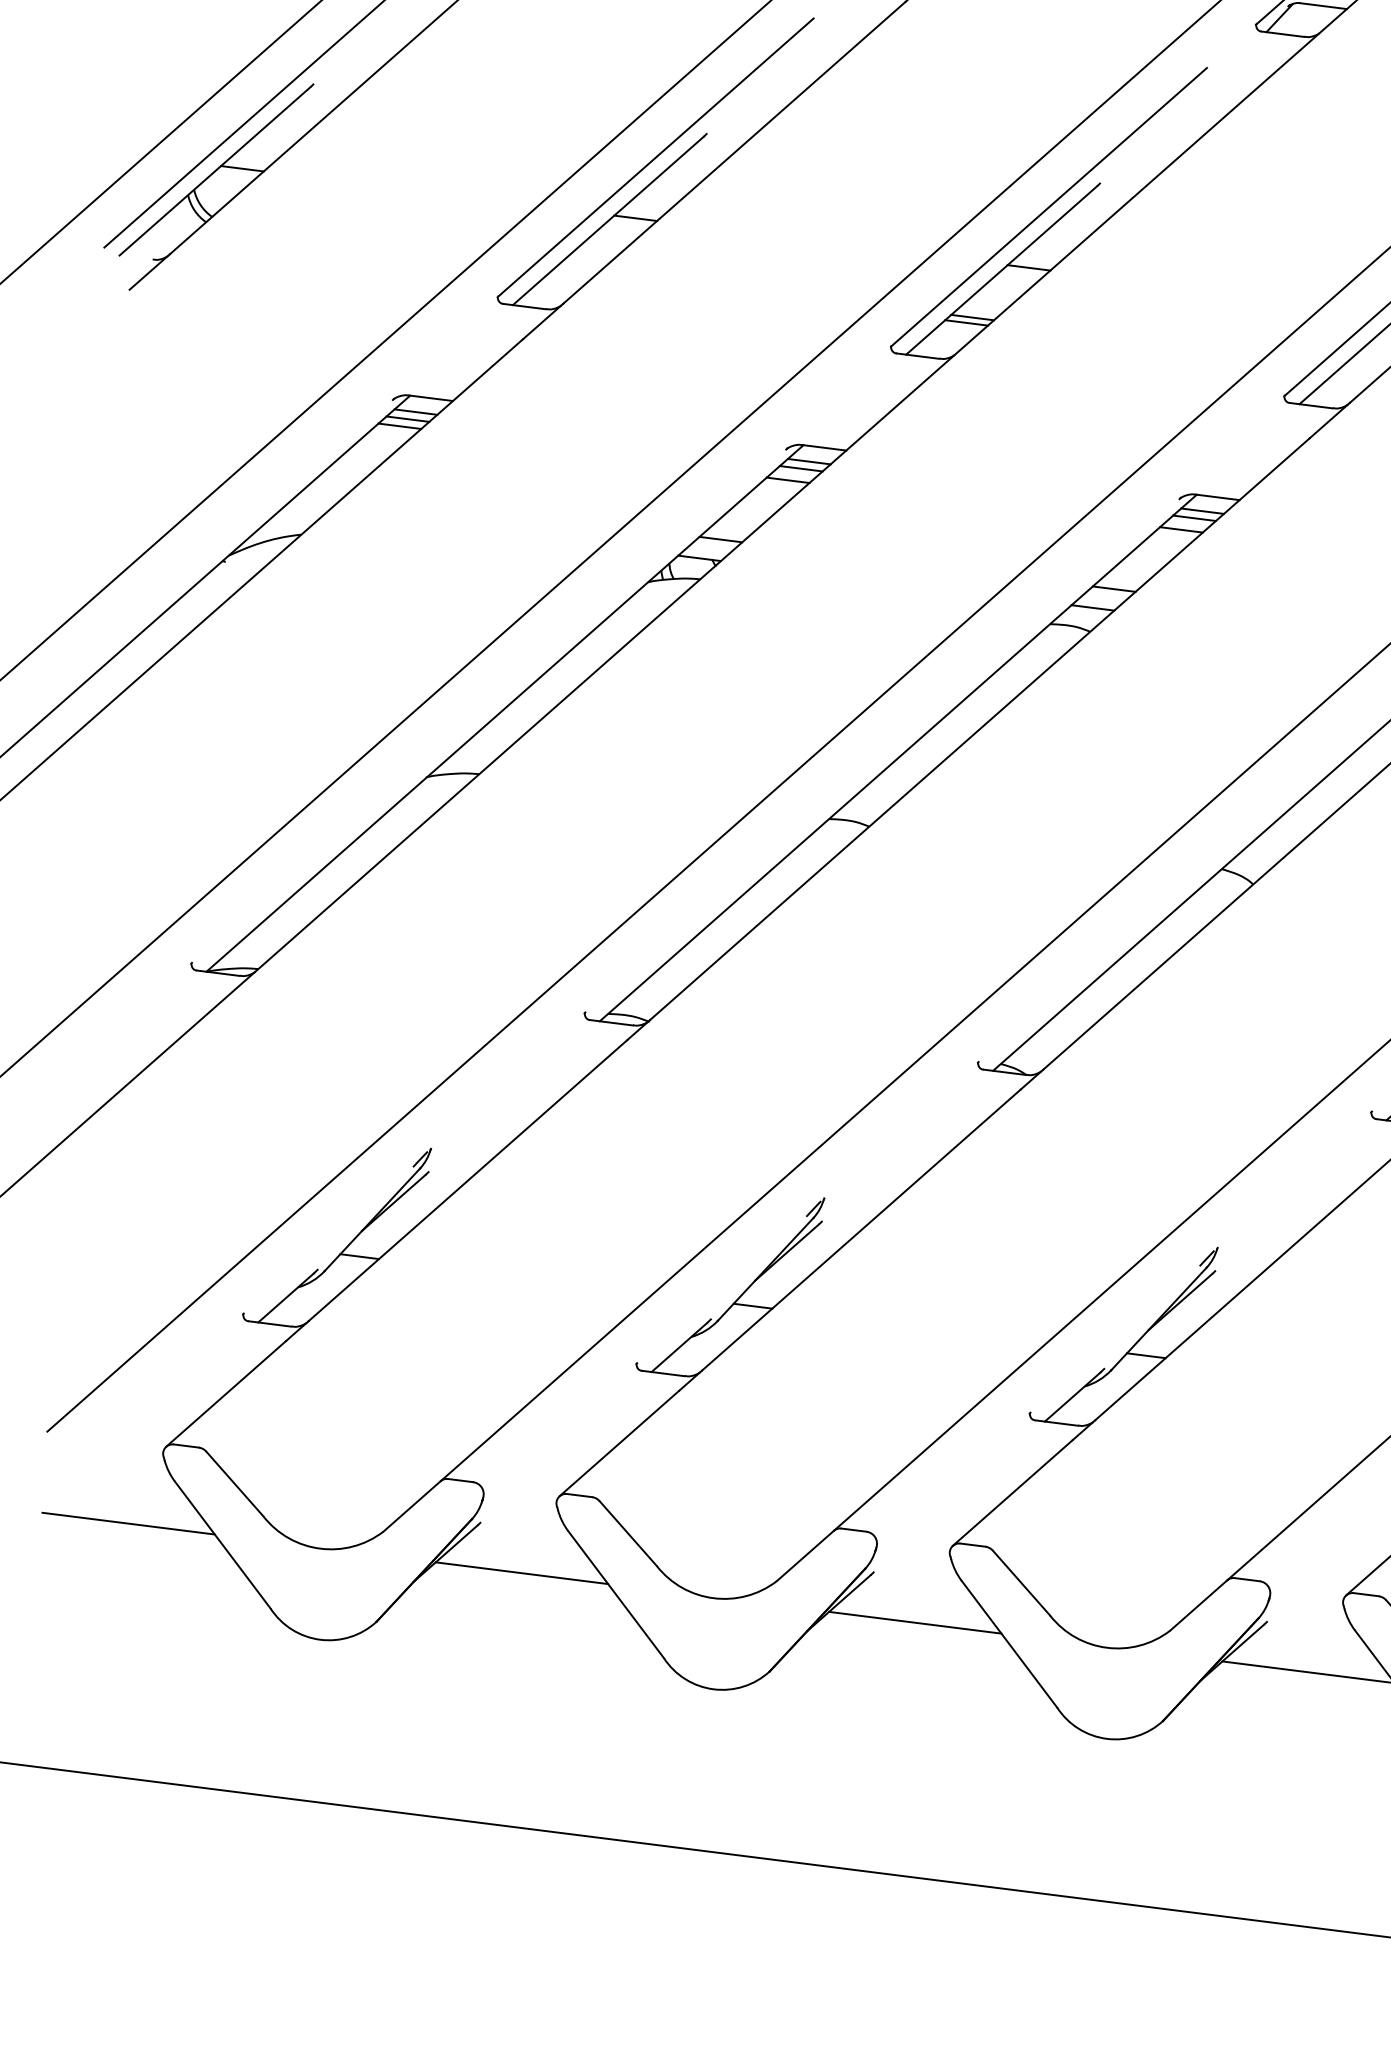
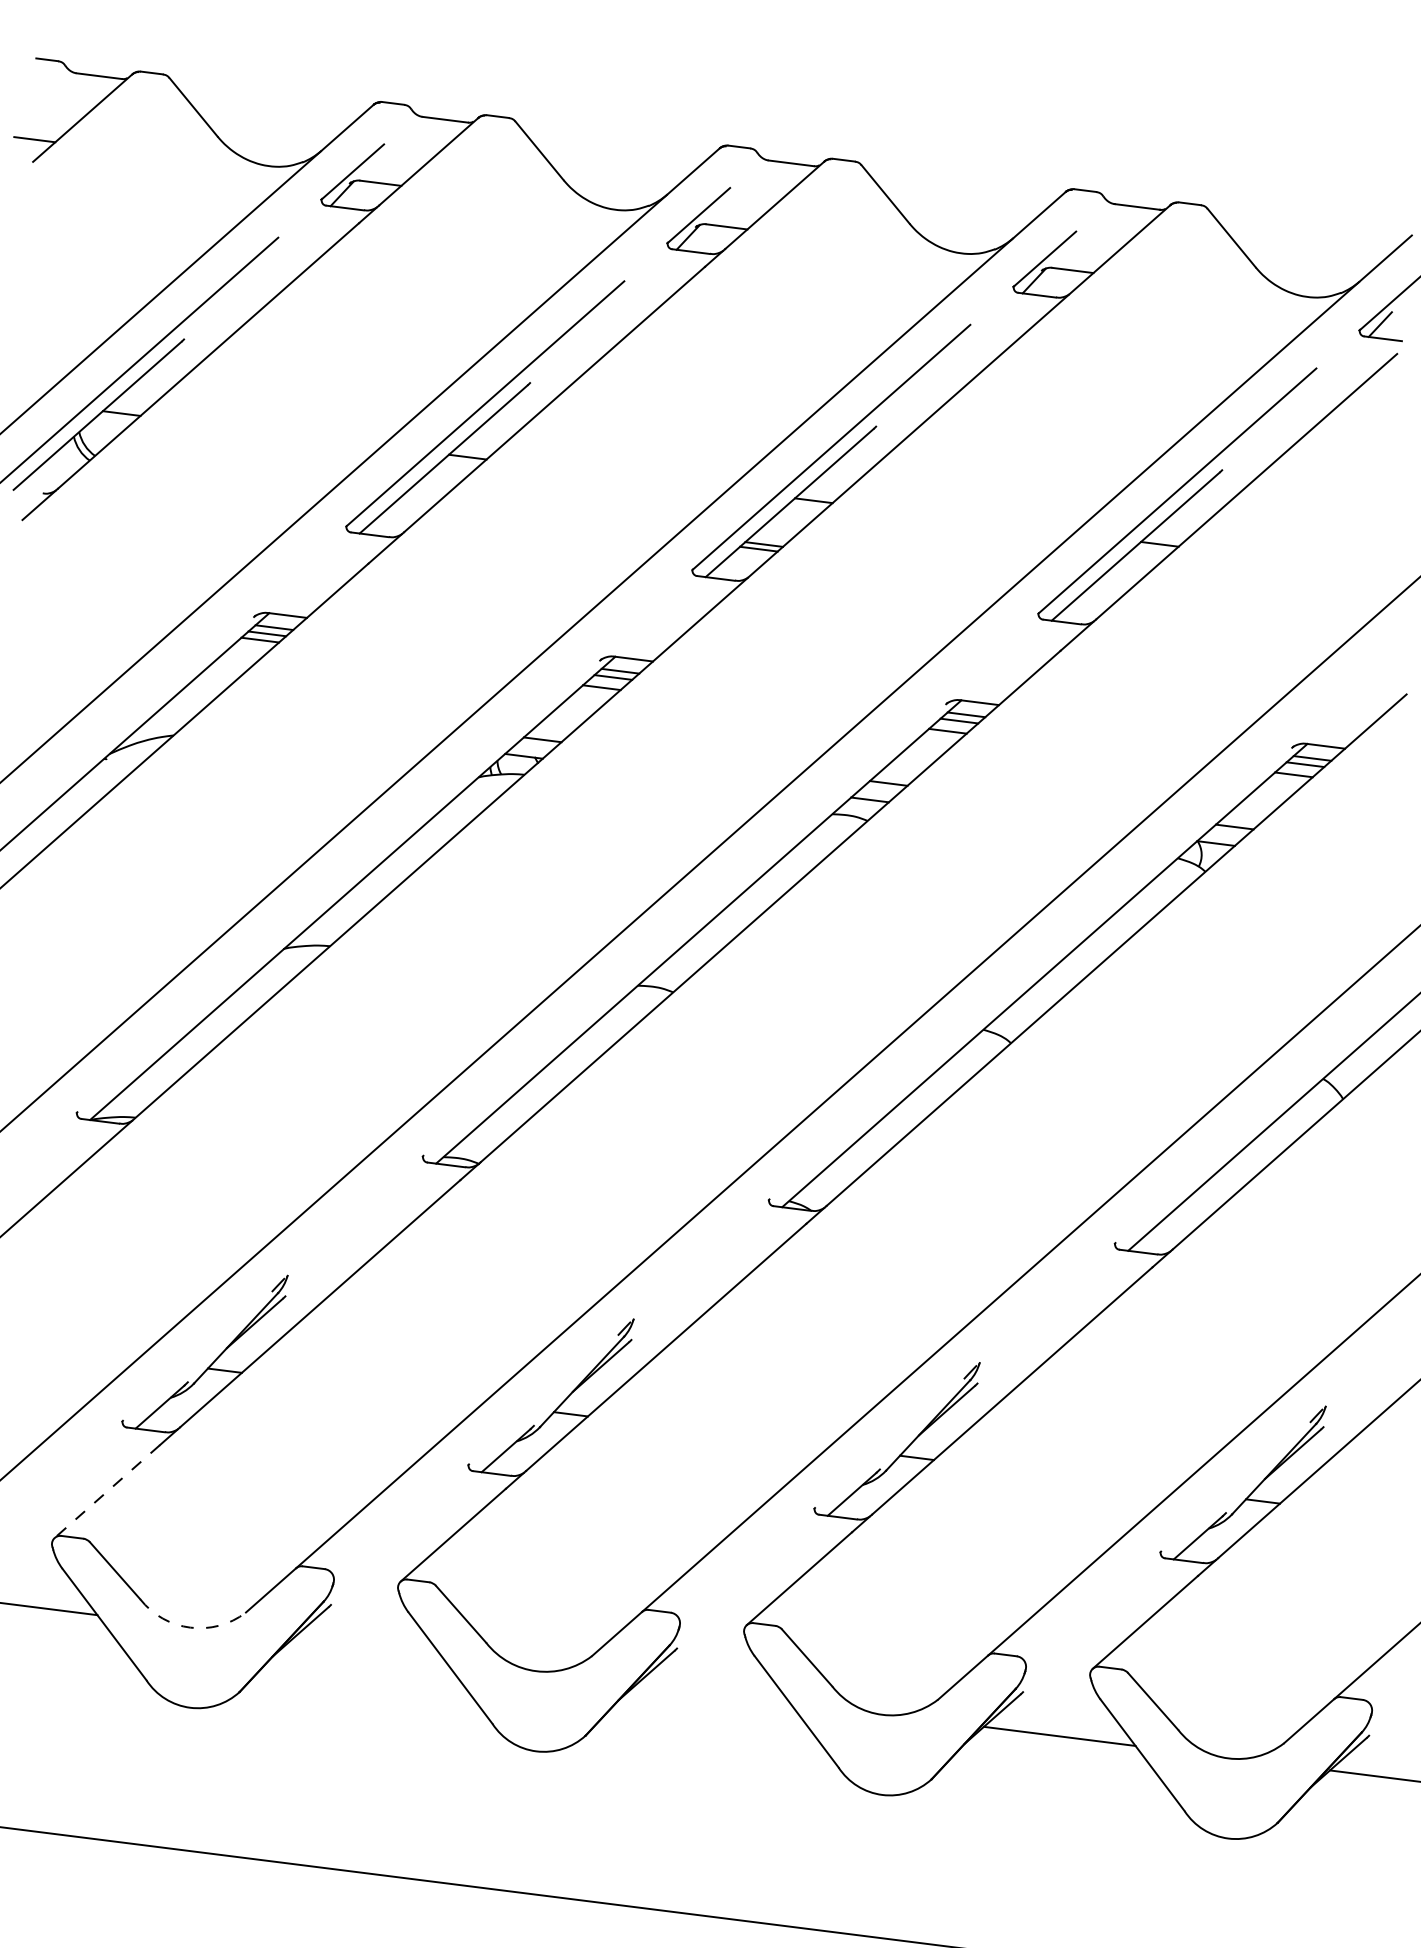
line: (226, 1393) -> (107, 1491), solid -> dashed
arc: (320, 1548) -> (190, 1627), solid -> dashed
line: (521, 1572) -> (367, 1648), removed
line: (915, 1622) -> (713, 1692), removed

